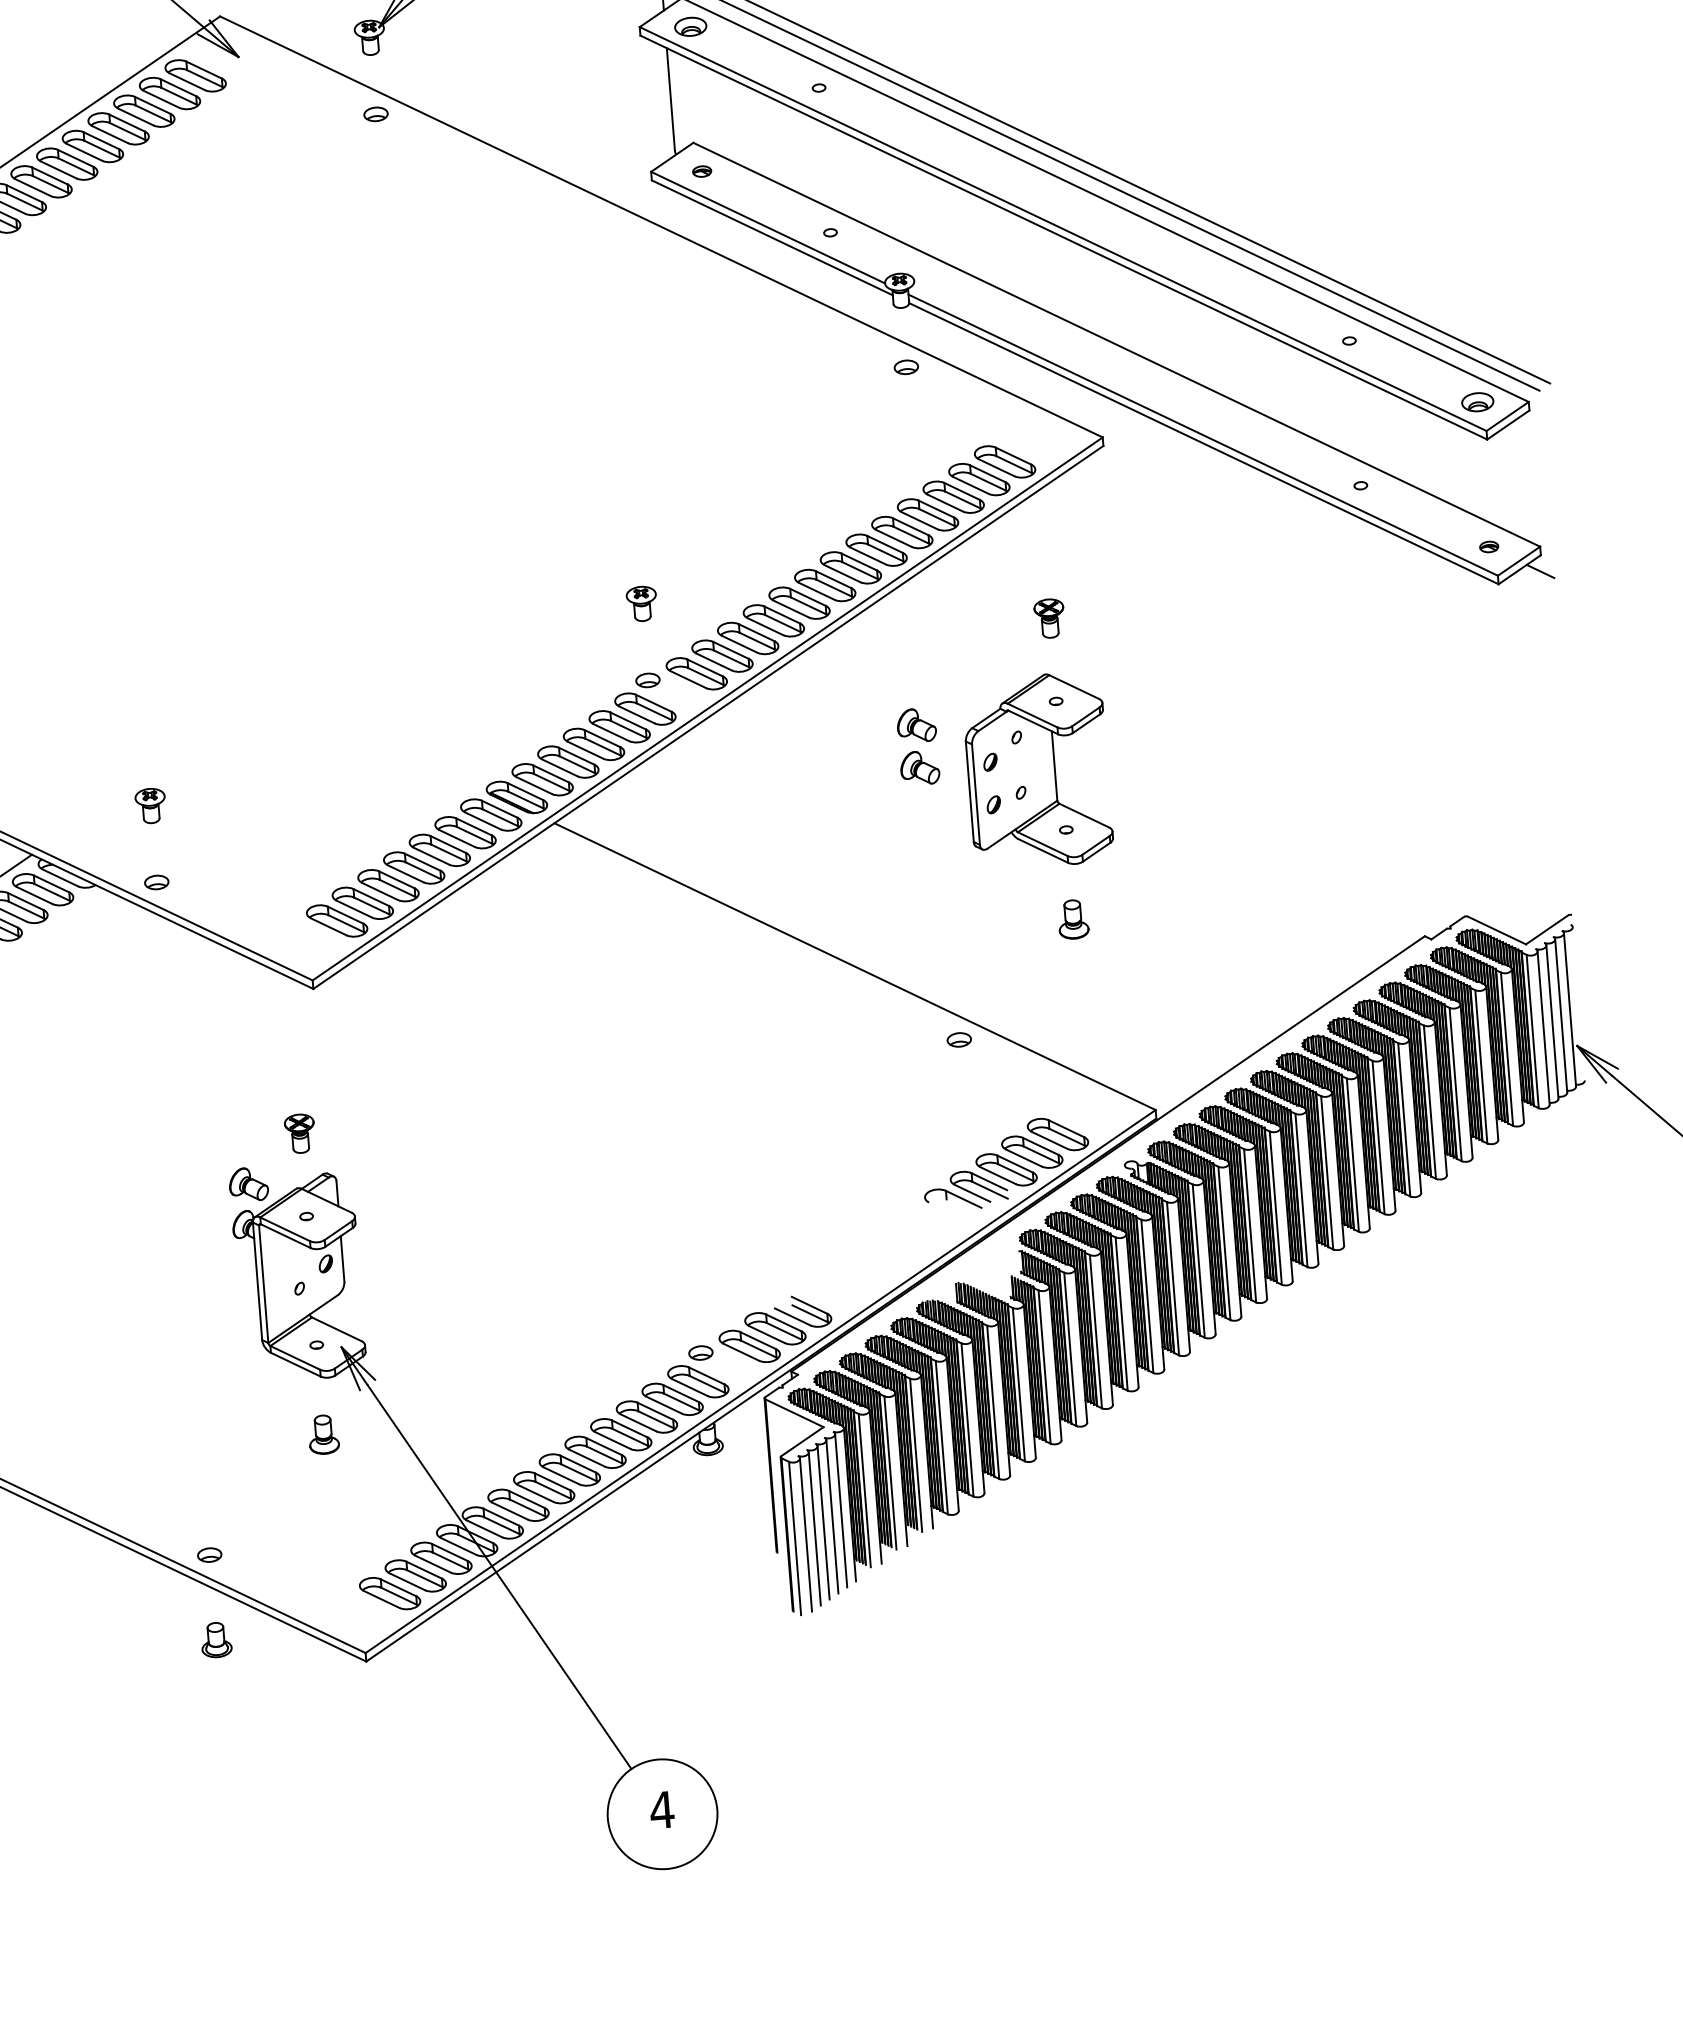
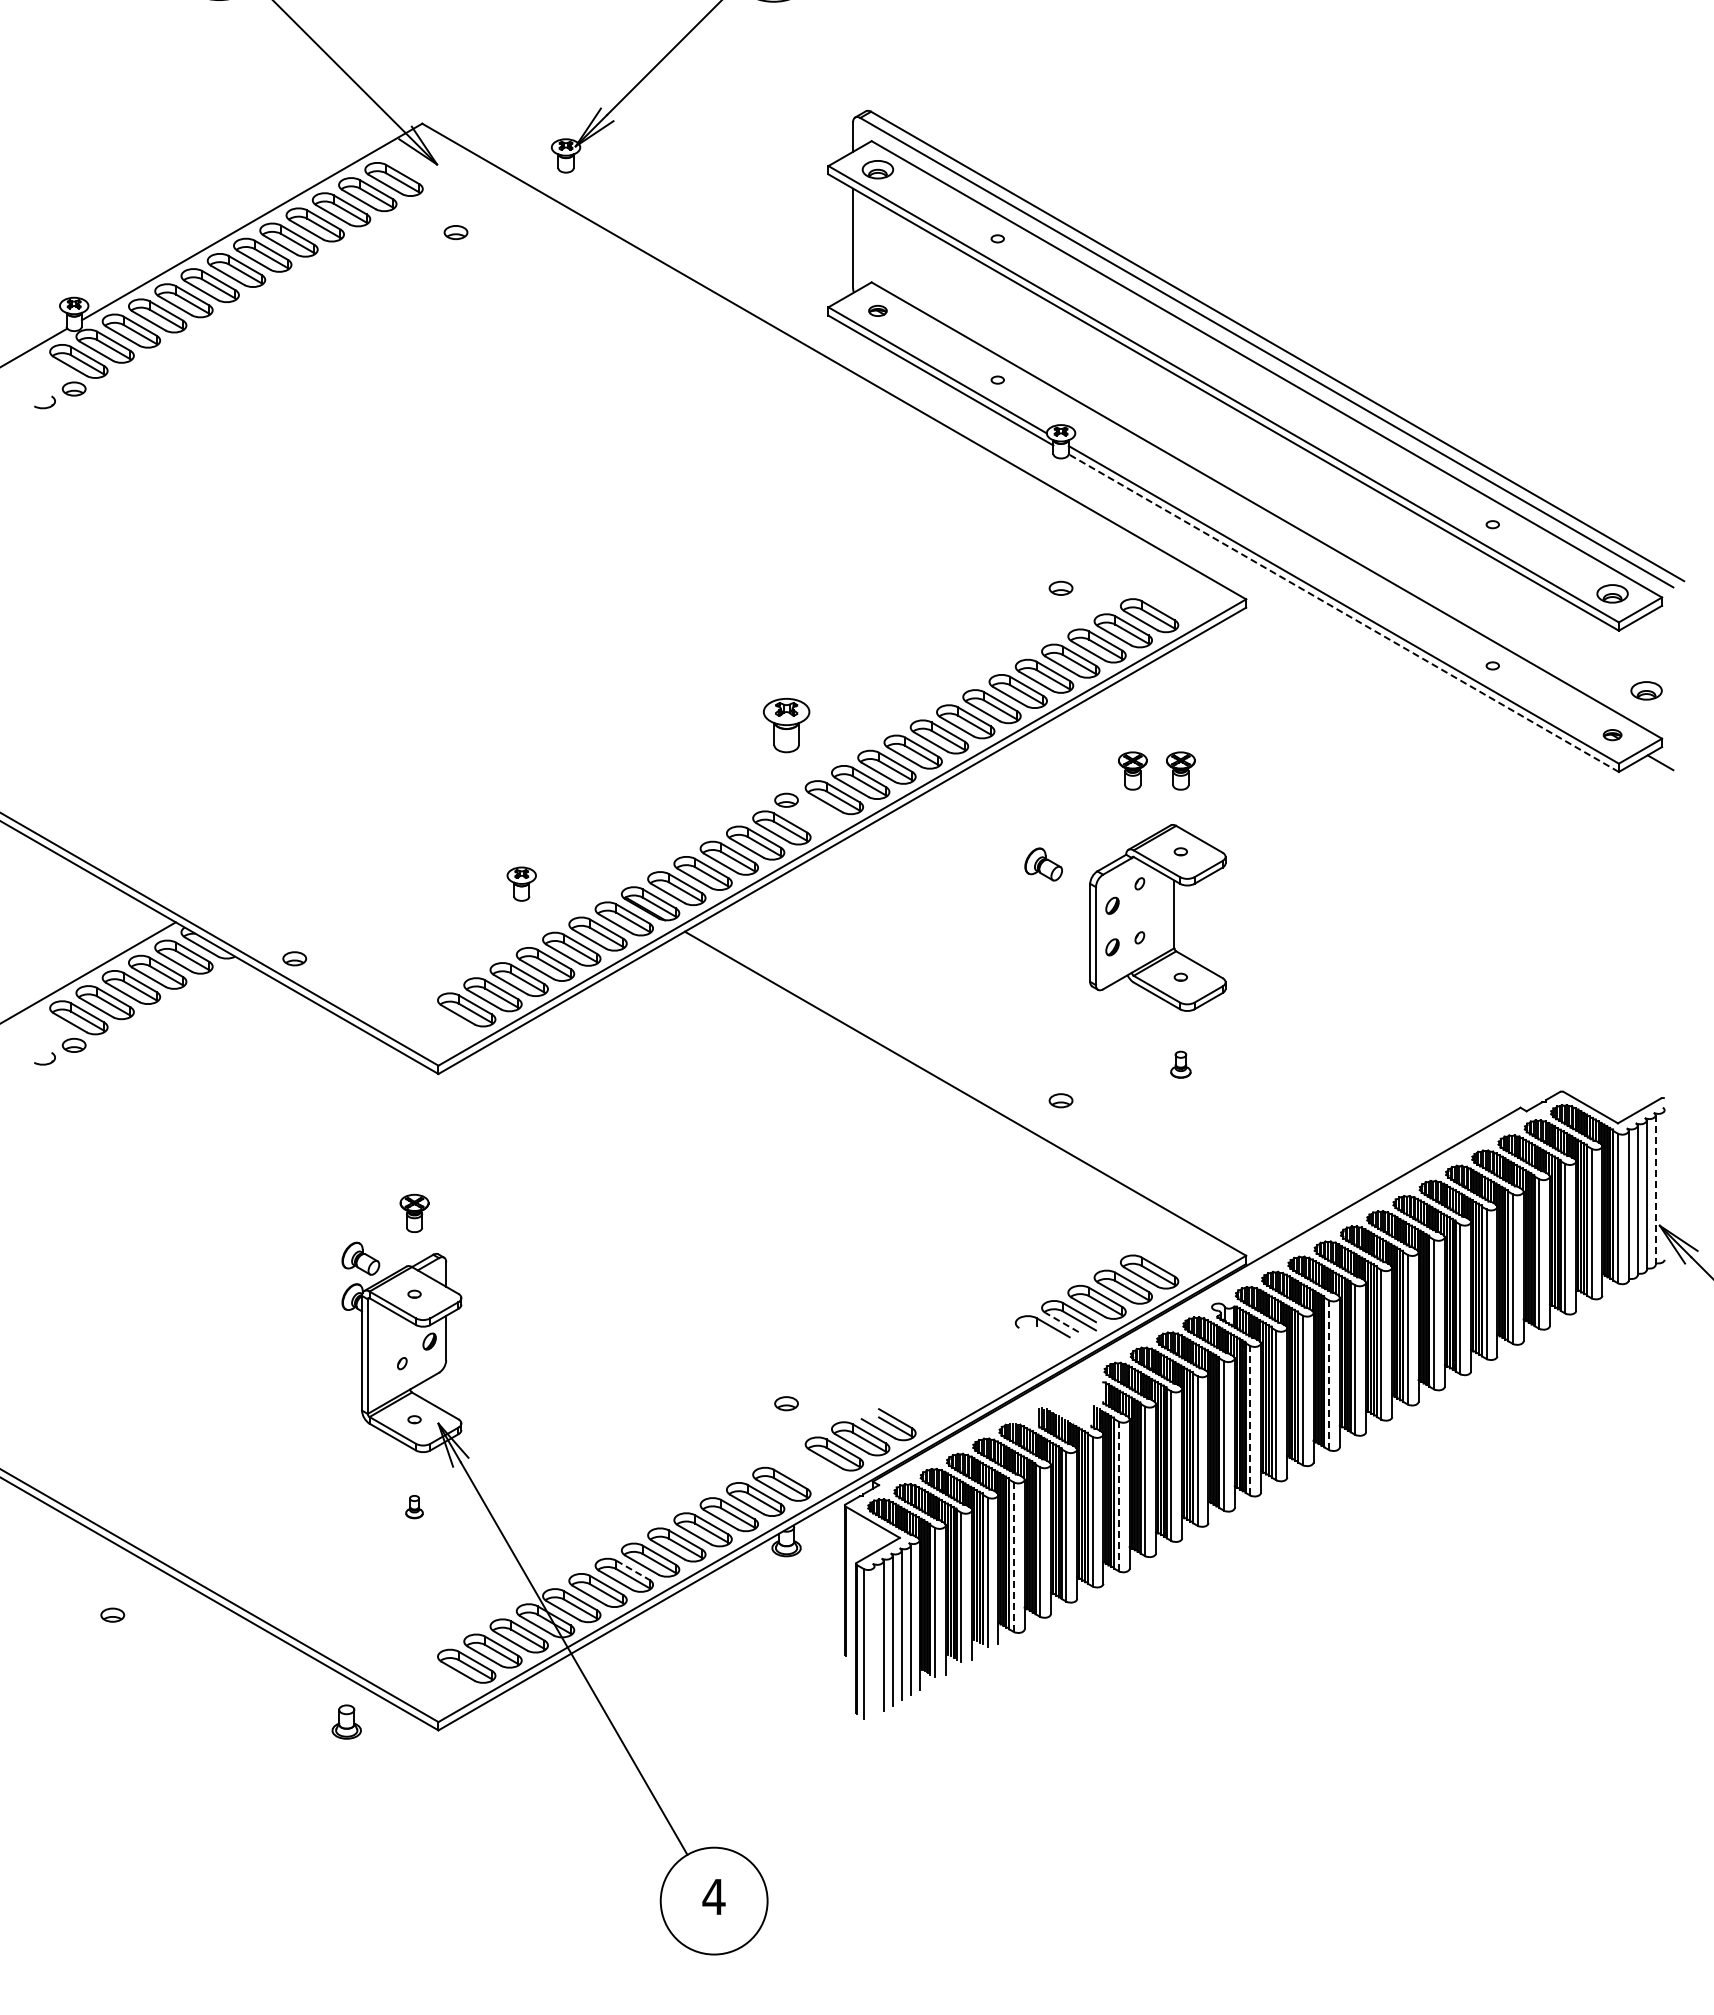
part: (375, 114) -> (455, 232), moved
part: (905, 366) -> (1060, 587), moved
line: (1203, 444) -> (1343, 613), solid -> dashed
part: (1520, 498) -> (1646, 690), added
part: (641, 603) -> (786, 725), size x1.6
part: (1000, 621) -> (1132, 770), added
part: (919, 767) -> (1043, 905), removed
part: (150, 805) -> (521, 883), moved
part: (1072, 919) -> (1180, 1064), size x0.7
line: (1569, 1010) -> (1655, 1190), solid -> dashed
part: (958, 1039) -> (1060, 1100), moved
line: (971, 1193) -> (1061, 1322), solid -> dashed
line: (1249, 1226) -> (1328, 1375), solid -> dashed
line: (1173, 1278) -> (1250, 1420), solid -> dashed
part: (700, 1352) -> (786, 1403), moved
line: (1044, 1367) -> (1118, 1496), solid -> dashed
part: (323, 1434) -> (414, 1506), size x0.6
line: (941, 1438) -> (1013, 1557), solid -> dashed
line: (553, 1481) -> (633, 1570), solid -> dashed
line: (805, 1534) -> (874, 1640), removed
part: (209, 1554) -> (112, 1614), moved
part: (216, 1639) -> (346, 1721), moved

